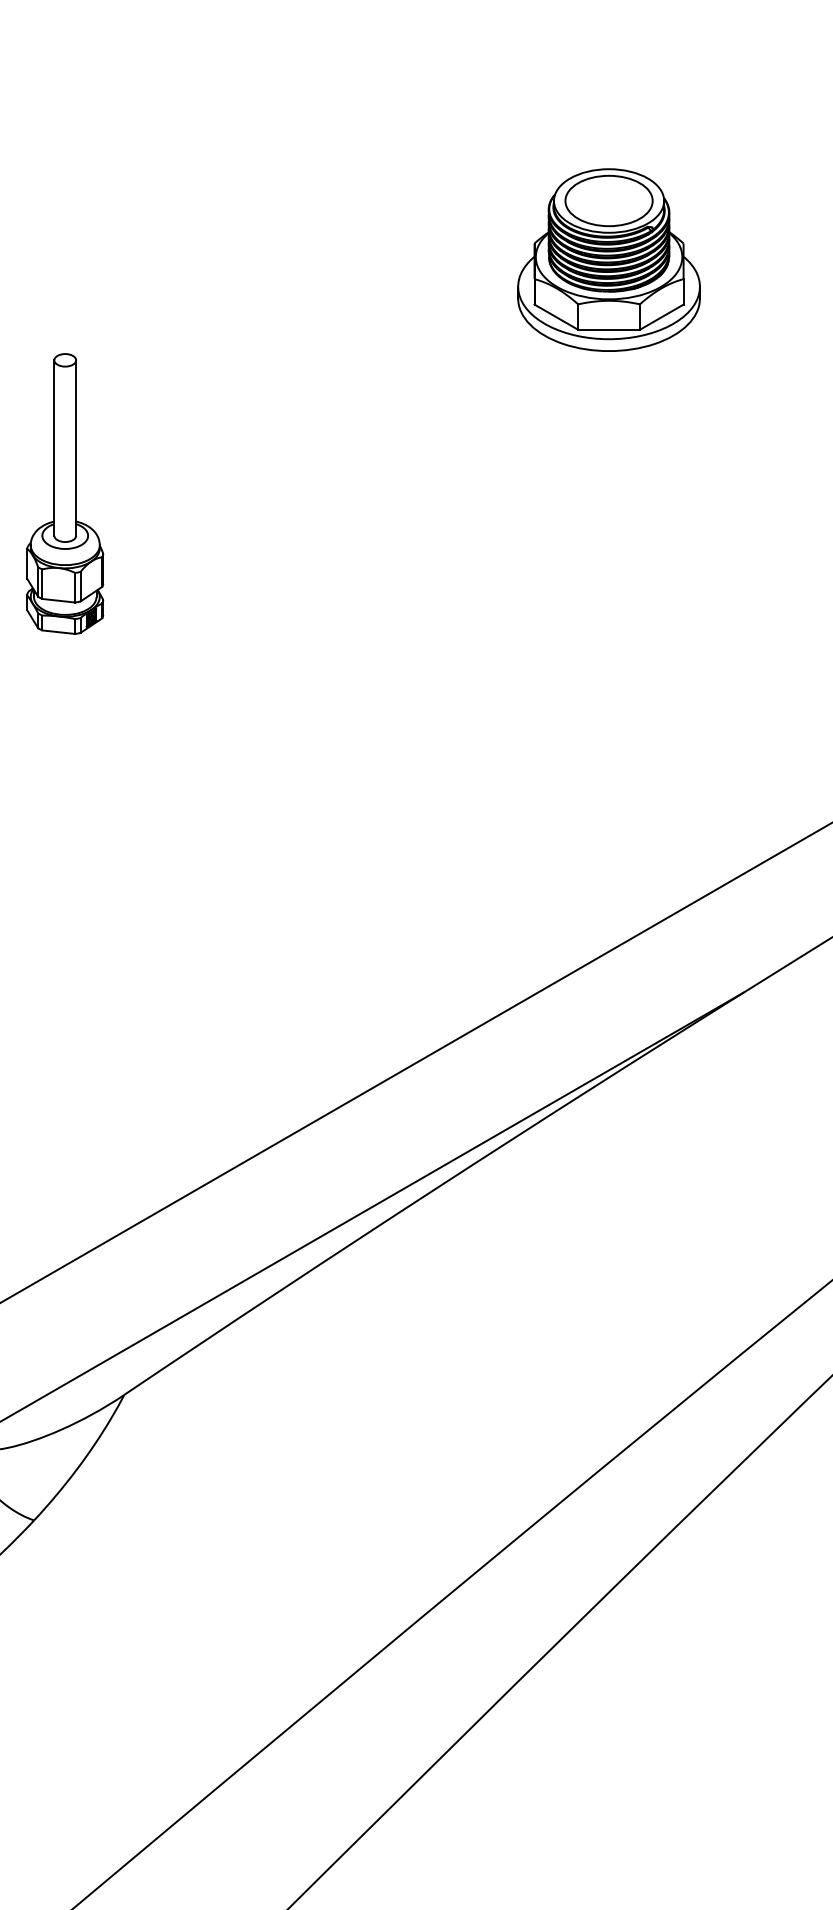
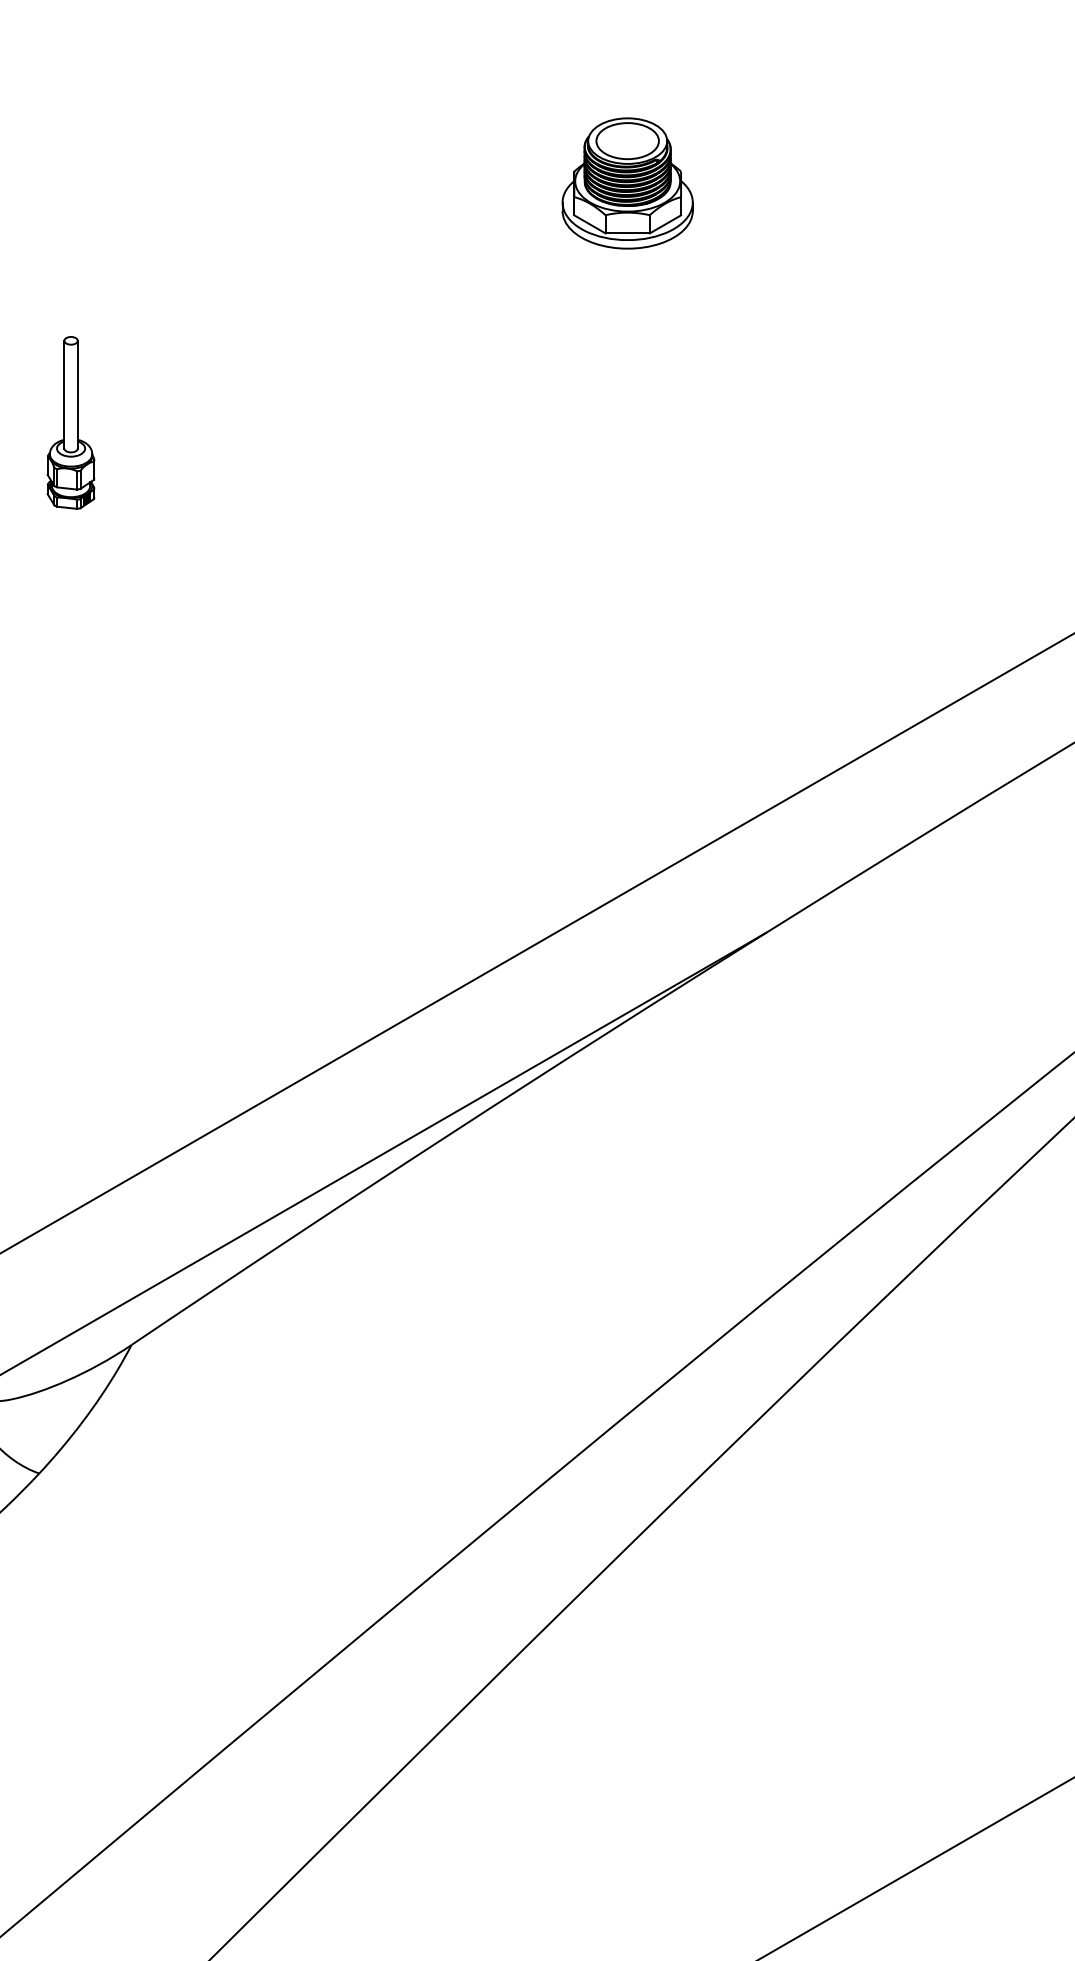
part: (608, 260) -> (627, 183), size x0.7
part: (64, 493) -> (70, 422), size x0.6

